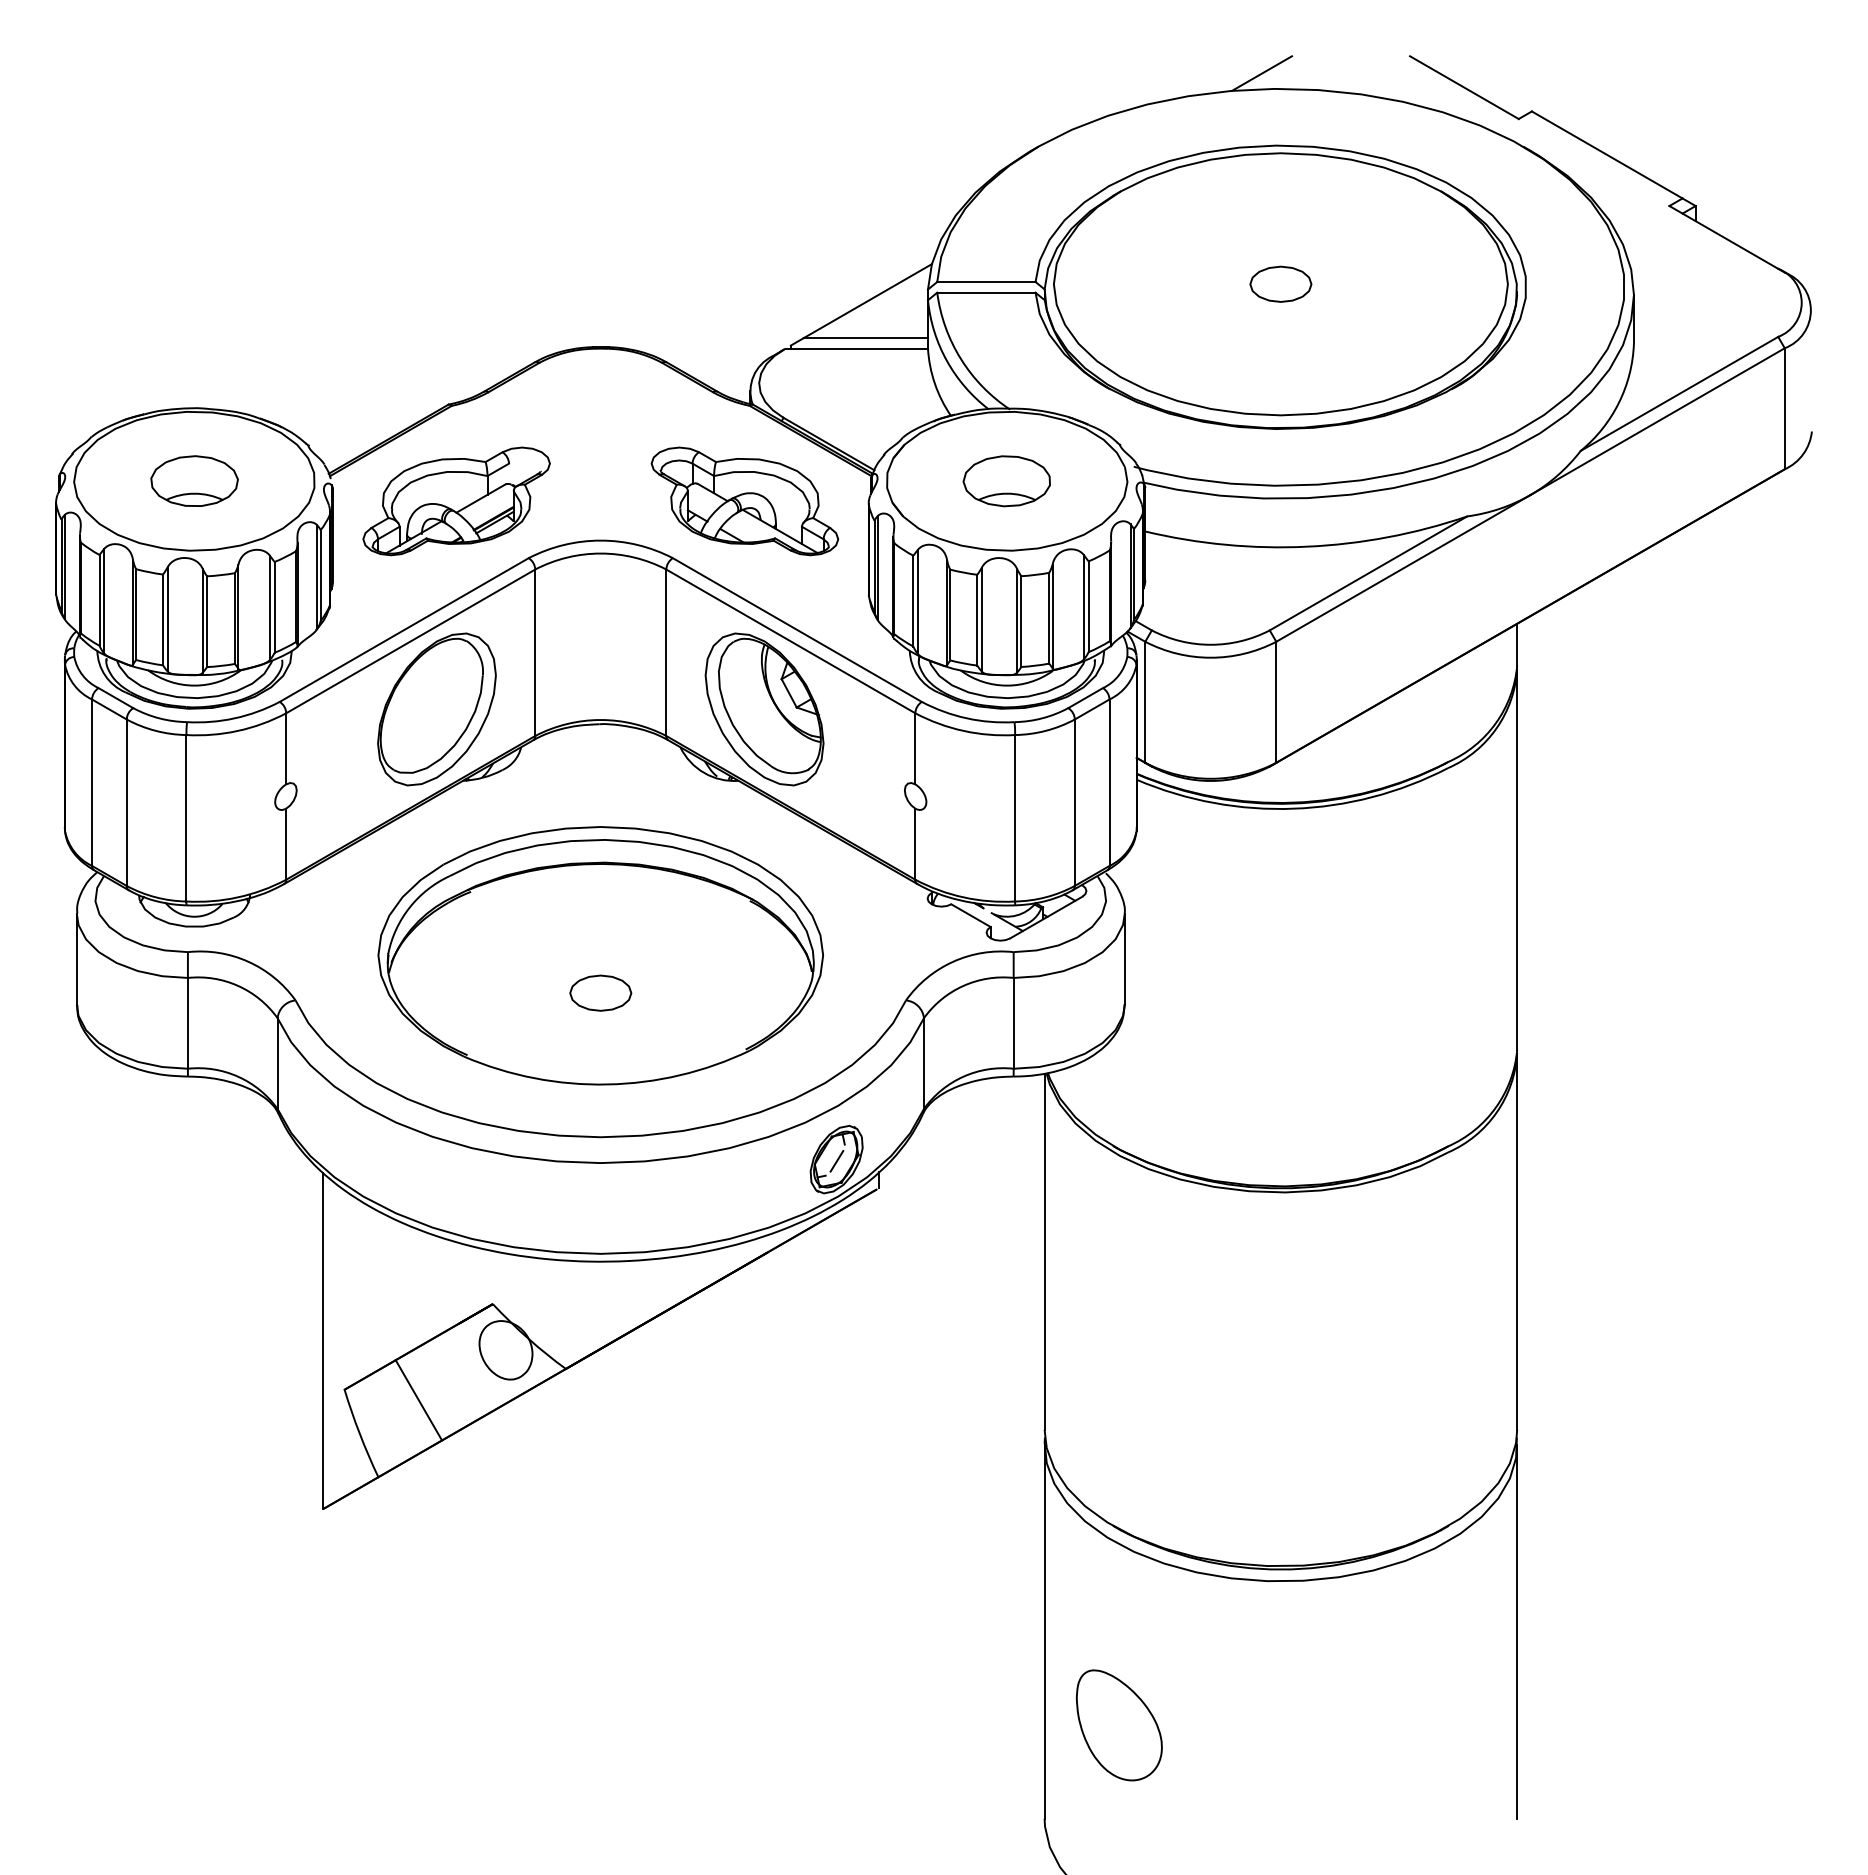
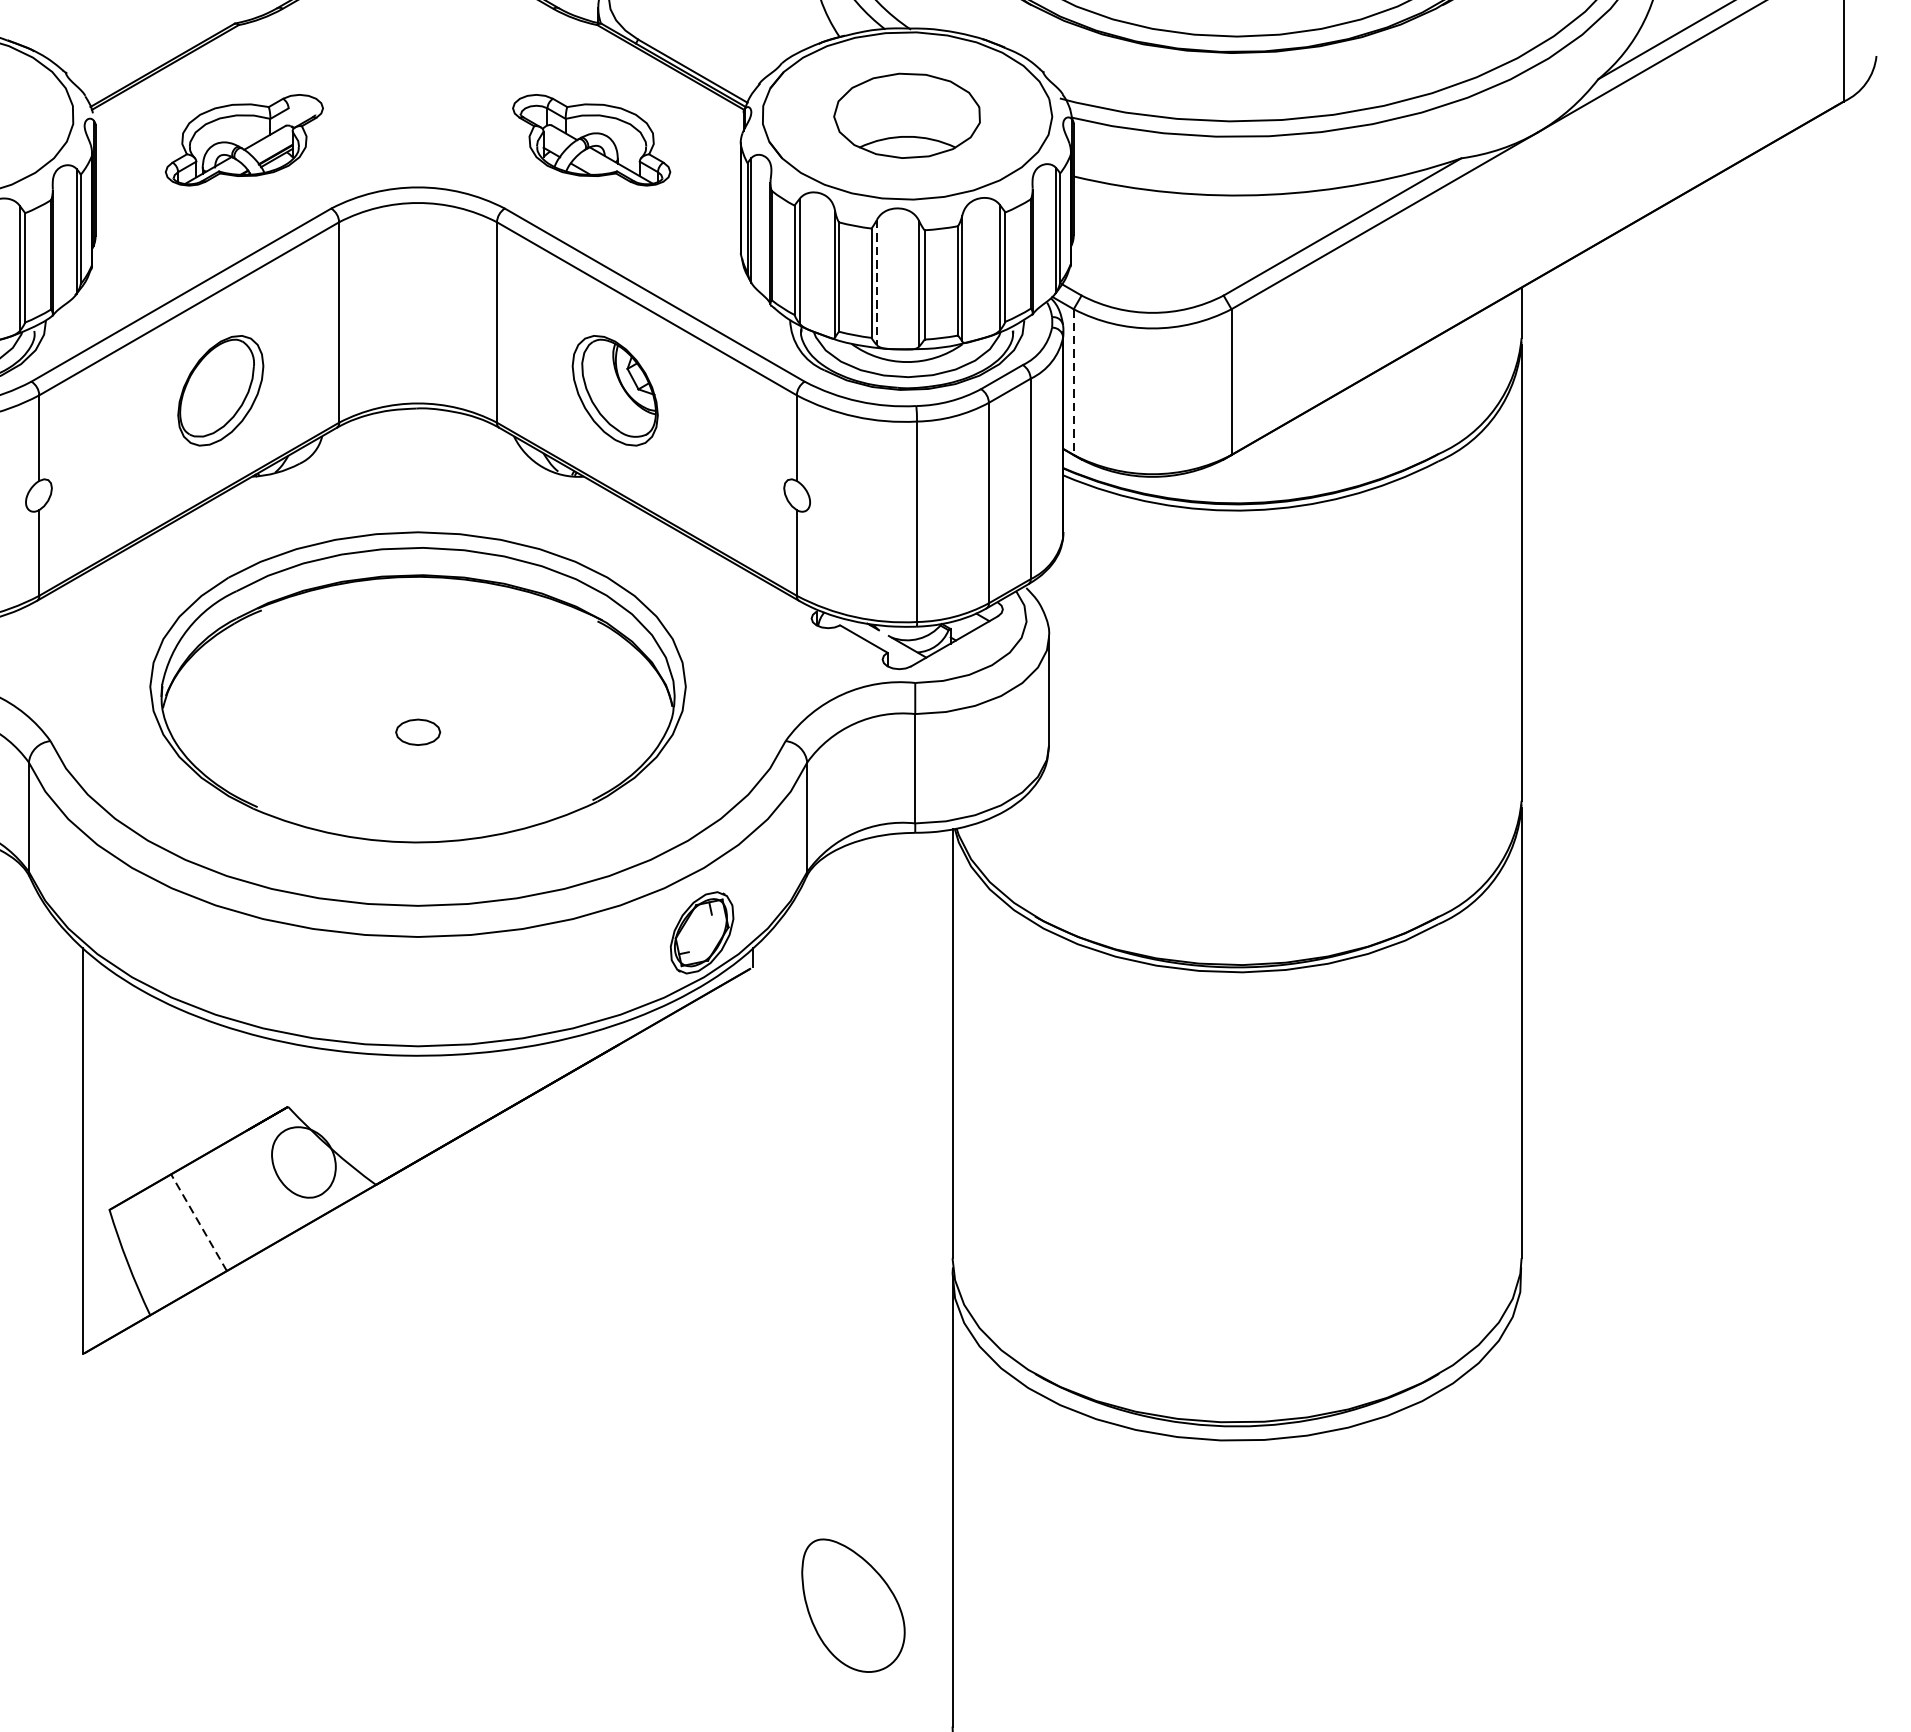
part: (1006, 481) -> (906, 116), size x1.4
part: (456, 501) -> (244, 140), size x0.7
part: (744, 501) -> (591, 140), size x0.7
line: (981, 619) -> (876, 282), solid -> dashed
line: (1145, 702) -> (1074, 382), solid -> dashed
part: (436, 709) -> (220, 390), size x0.6
part: (764, 709) -> (615, 390), size x0.6
part: (600, 992) -> (417, 731), size x0.6
line: (836, 1161) -> (701, 935), removed
line: (418, 1399) -> (198, 1221), solid -> dashed
line: (1517, 1631) -> (1521, 1501), removed
part: (1118, 1725) -> (852, 1605), moved

